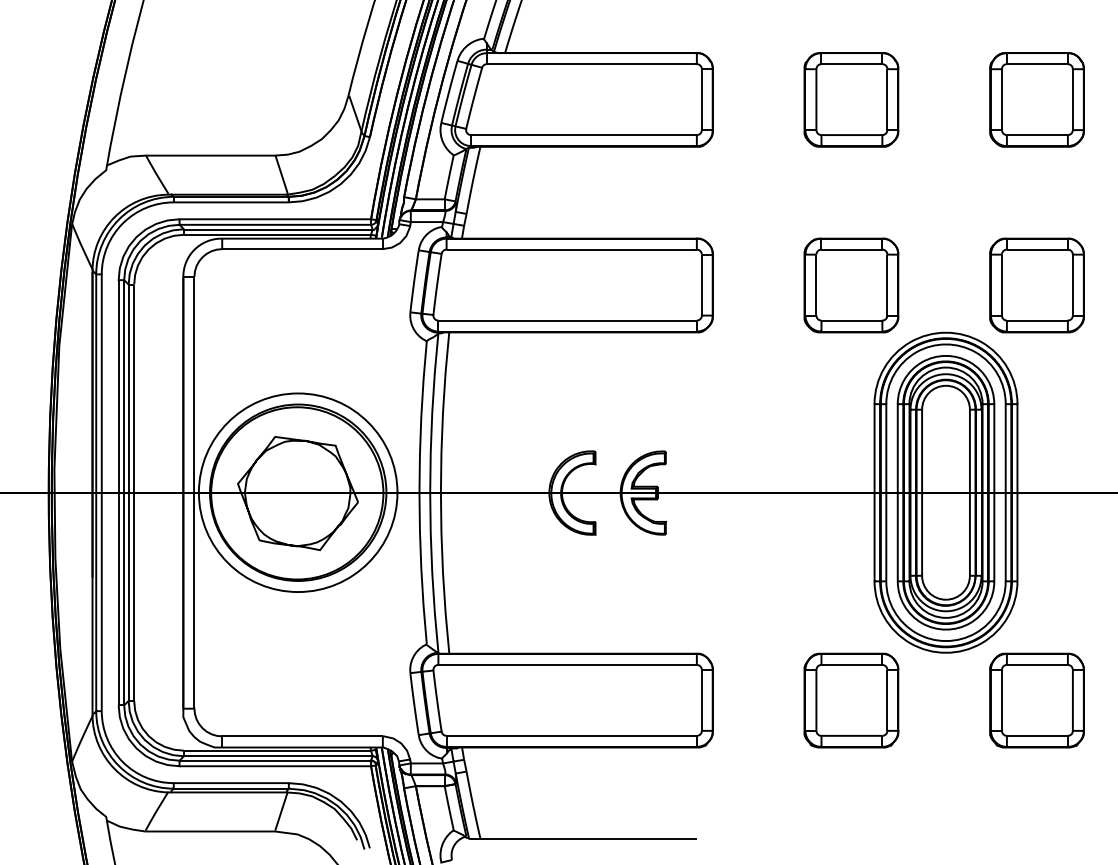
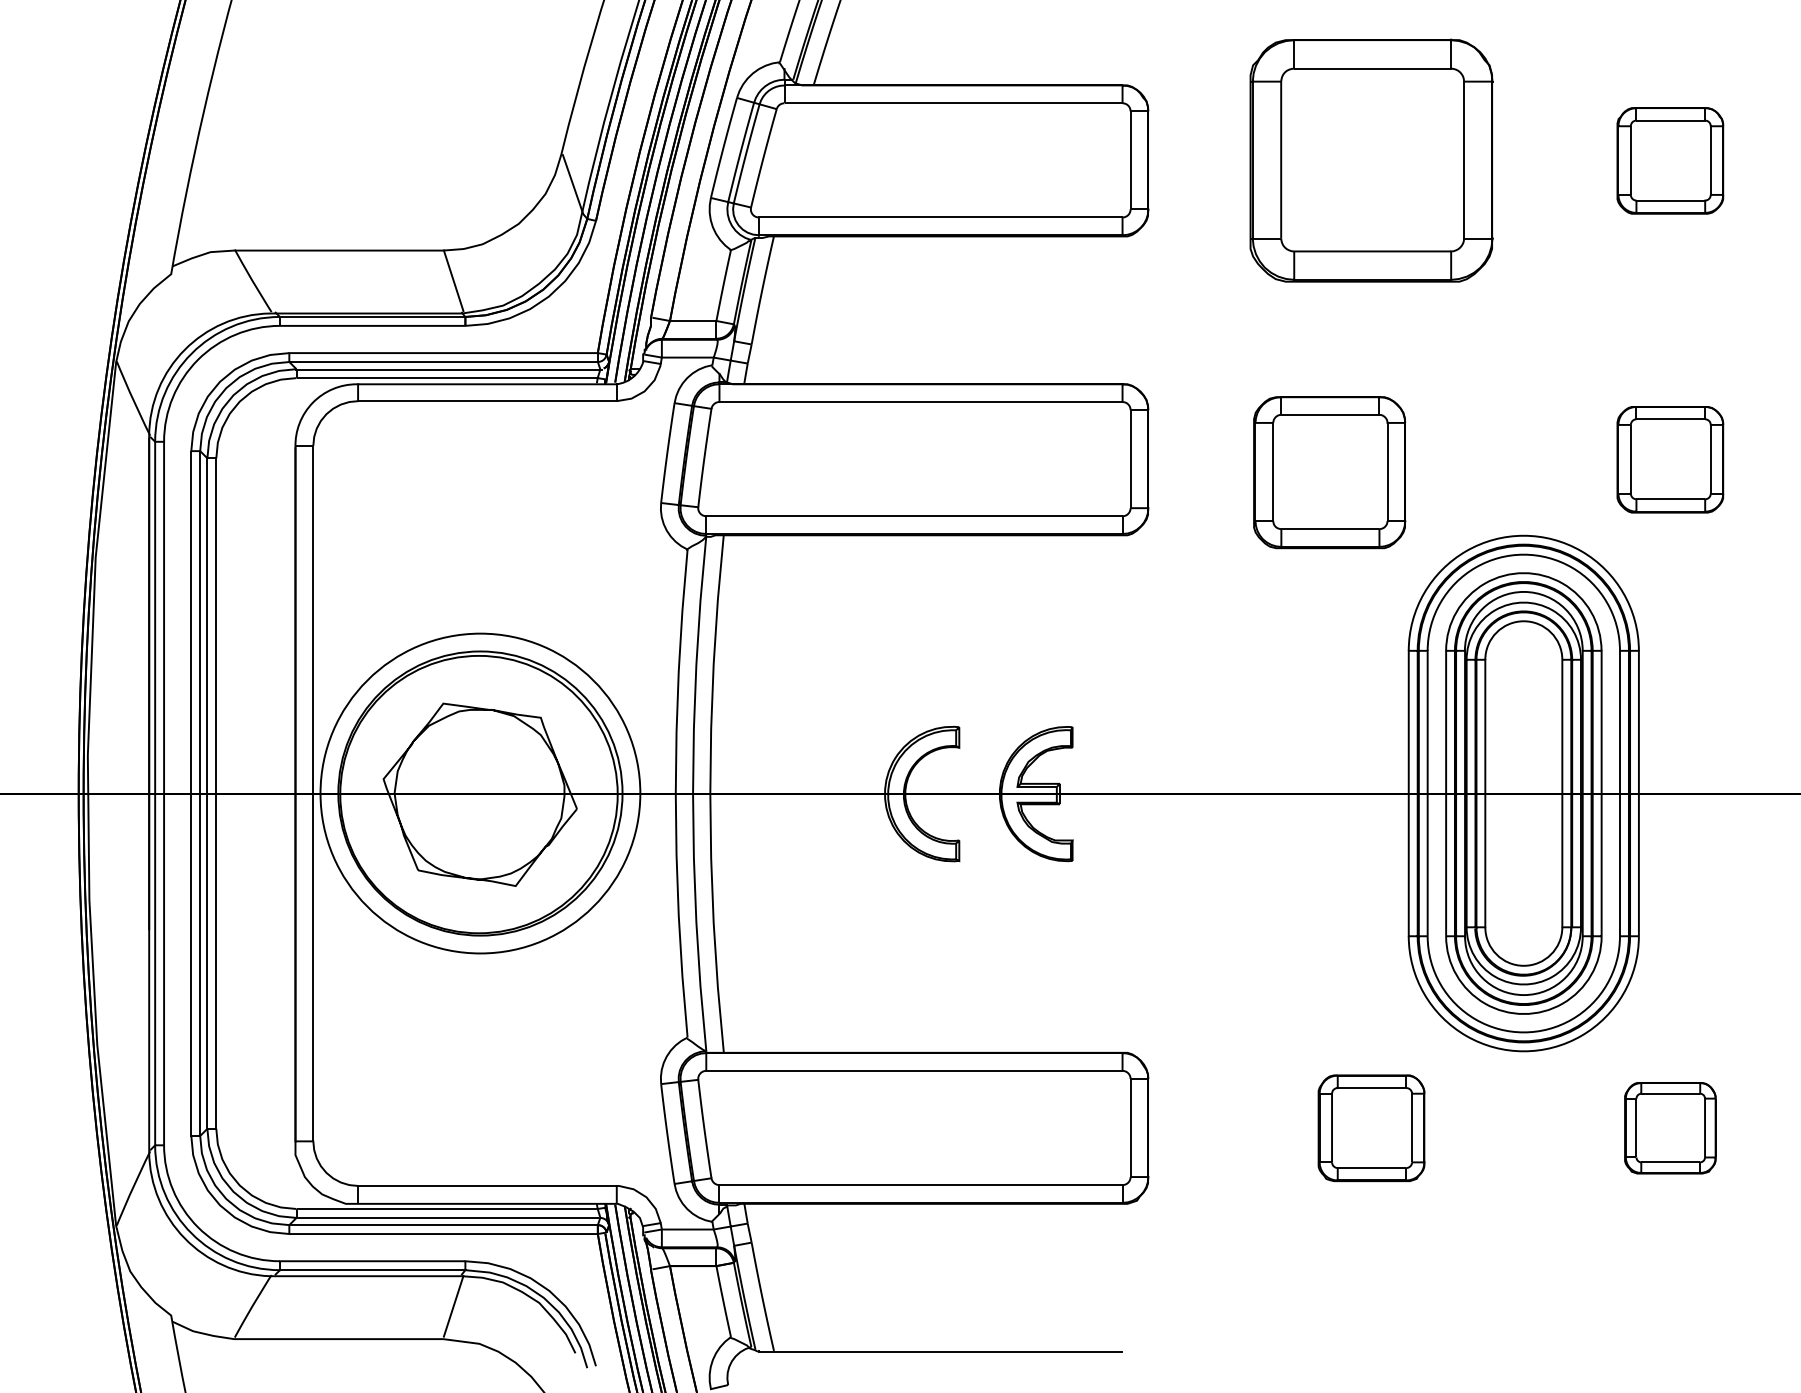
part: (851, 99) -> (1371, 160), size x1.6
part: (1036, 99) -> (1669, 160), size x0.7
part: (851, 285) -> (1329, 472), moved
part: (1036, 285) -> (1669, 459), size x0.7
part: (851, 700) -> (1371, 1128), size x0.7
part: (1036, 700) -> (1669, 1128), size x0.6

